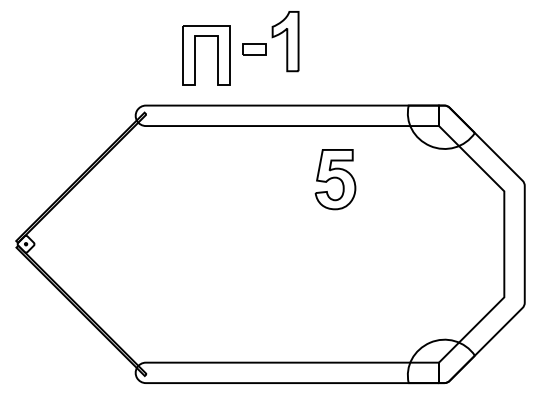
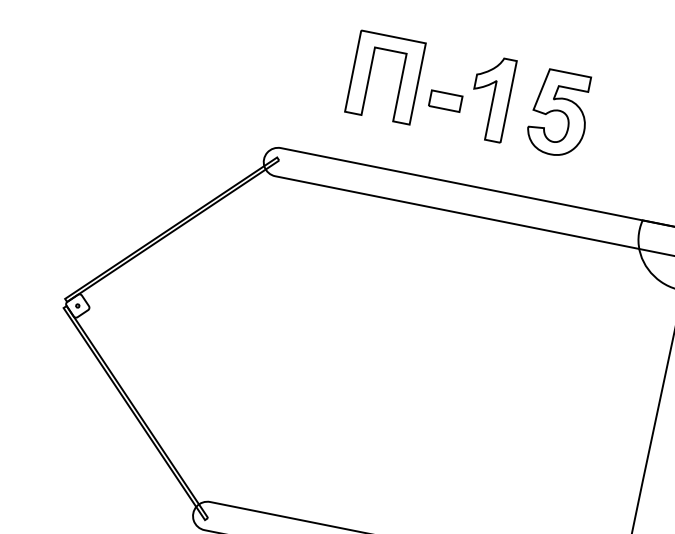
part: (195, 55) -> (370, 74), moved
part: (335, 179) -> (559, 113), moved

